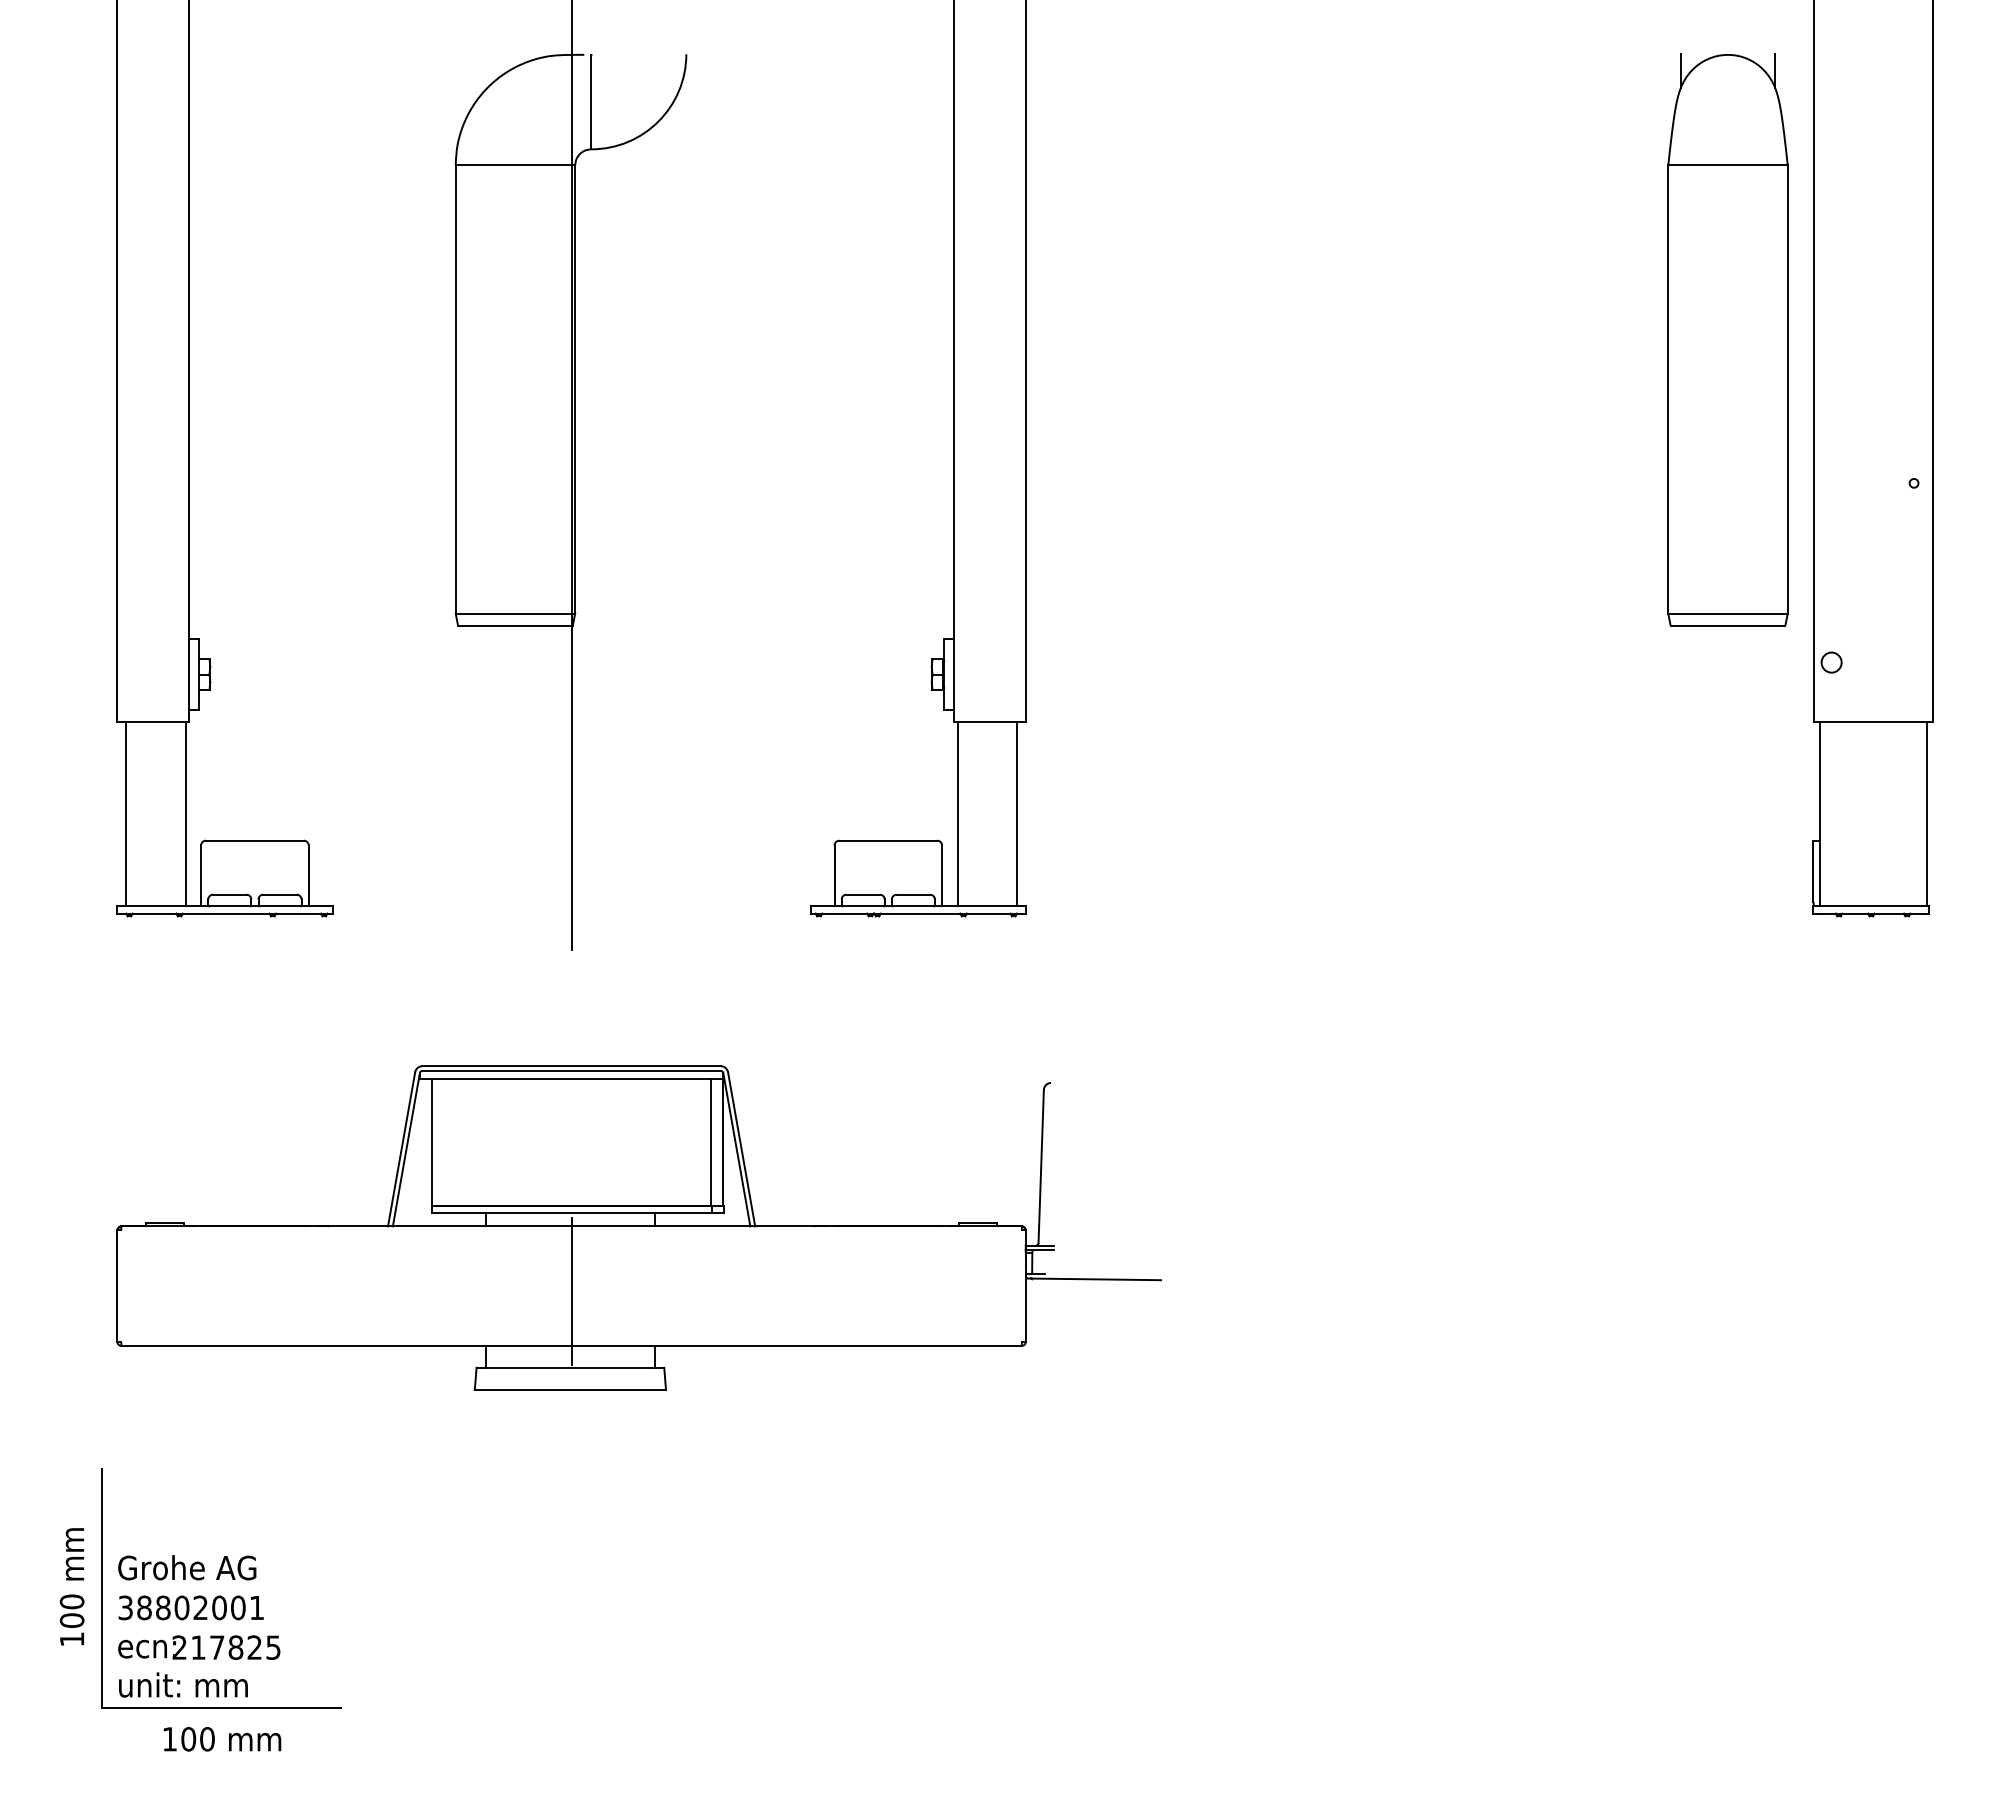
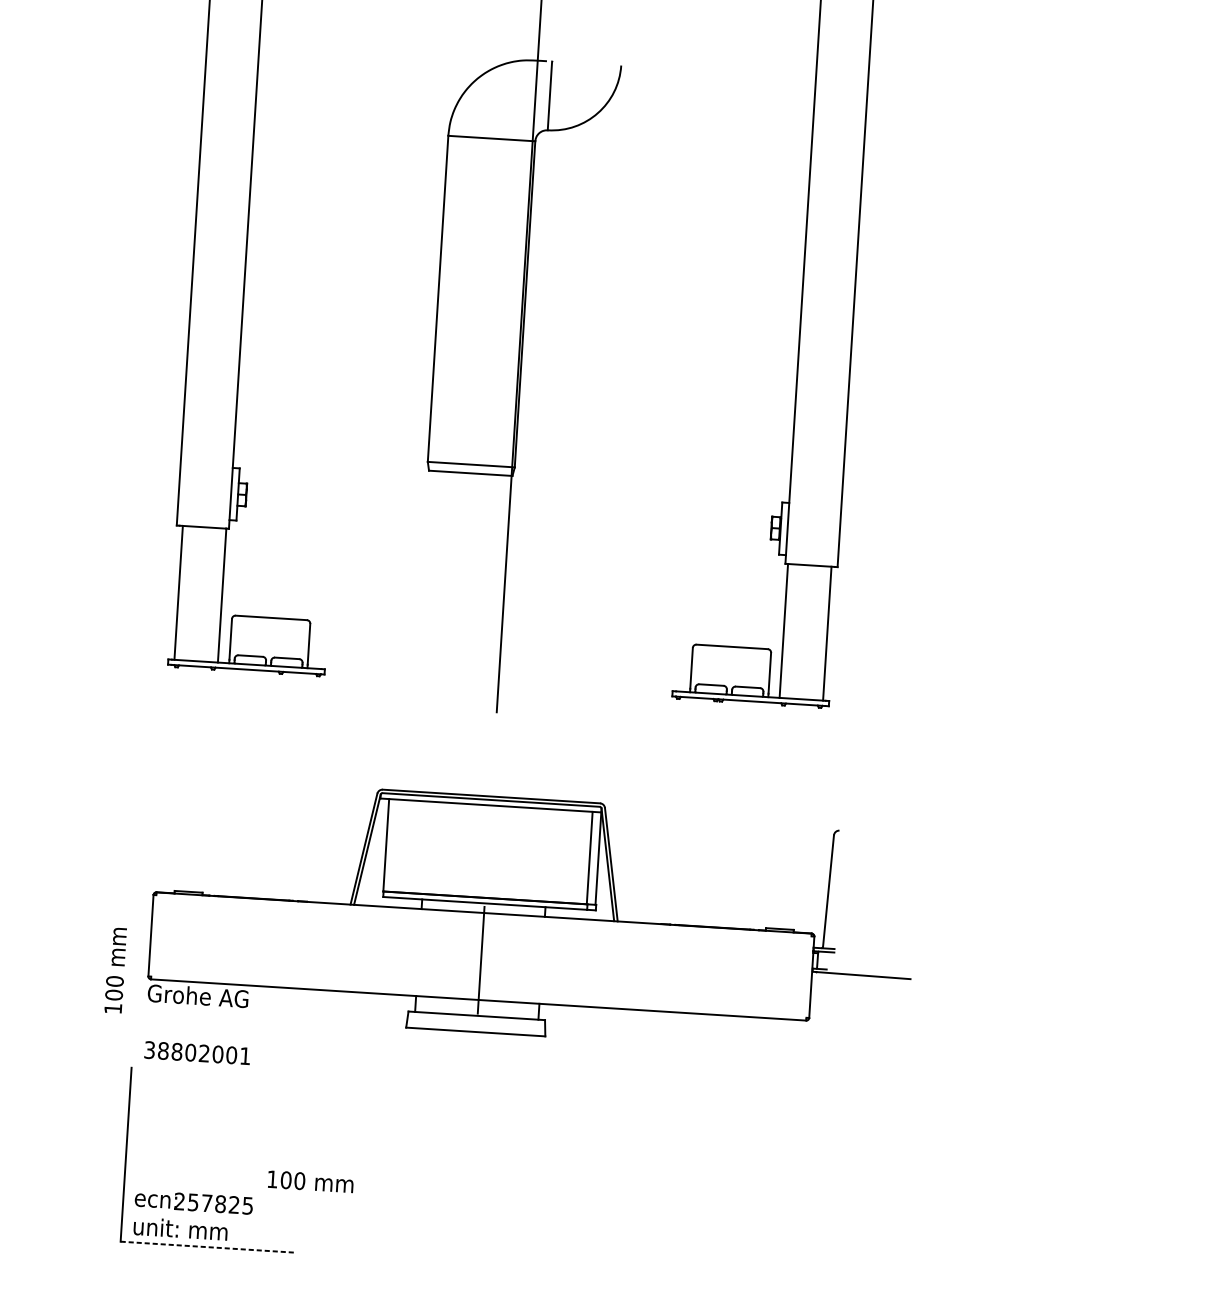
text: (187, 1567) -> (198, 995), moved
text: (71, 1586) -> (115, 970), moved
text: (190, 1607) -> (196, 1052), moved
text: (198, 1647) -> (193, 1202), 217825 -> 257825
line: (221, 1707) -> (207, 1247), solid -> dashed
text: (222, 1739) -> (310, 1181), moved

